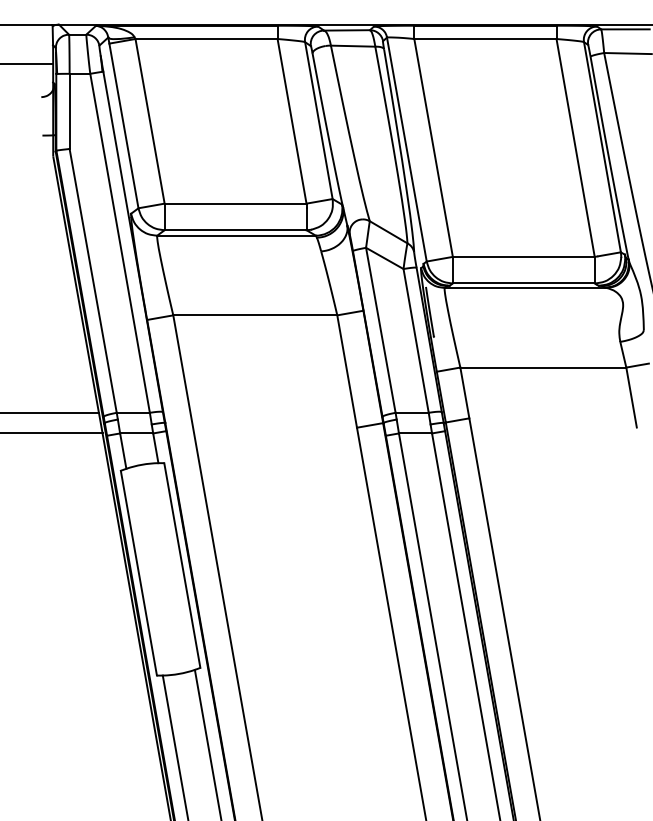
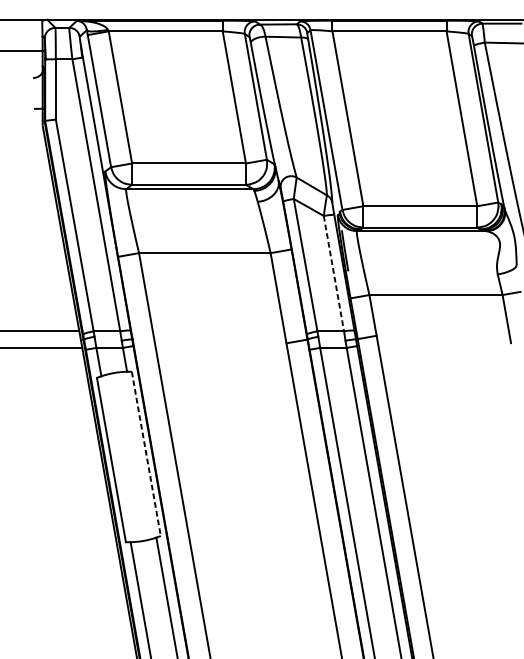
line: (416, 340) -> (334, 273), solid -> dashed
line: (182, 565) -> (146, 453), solid -> dashed

